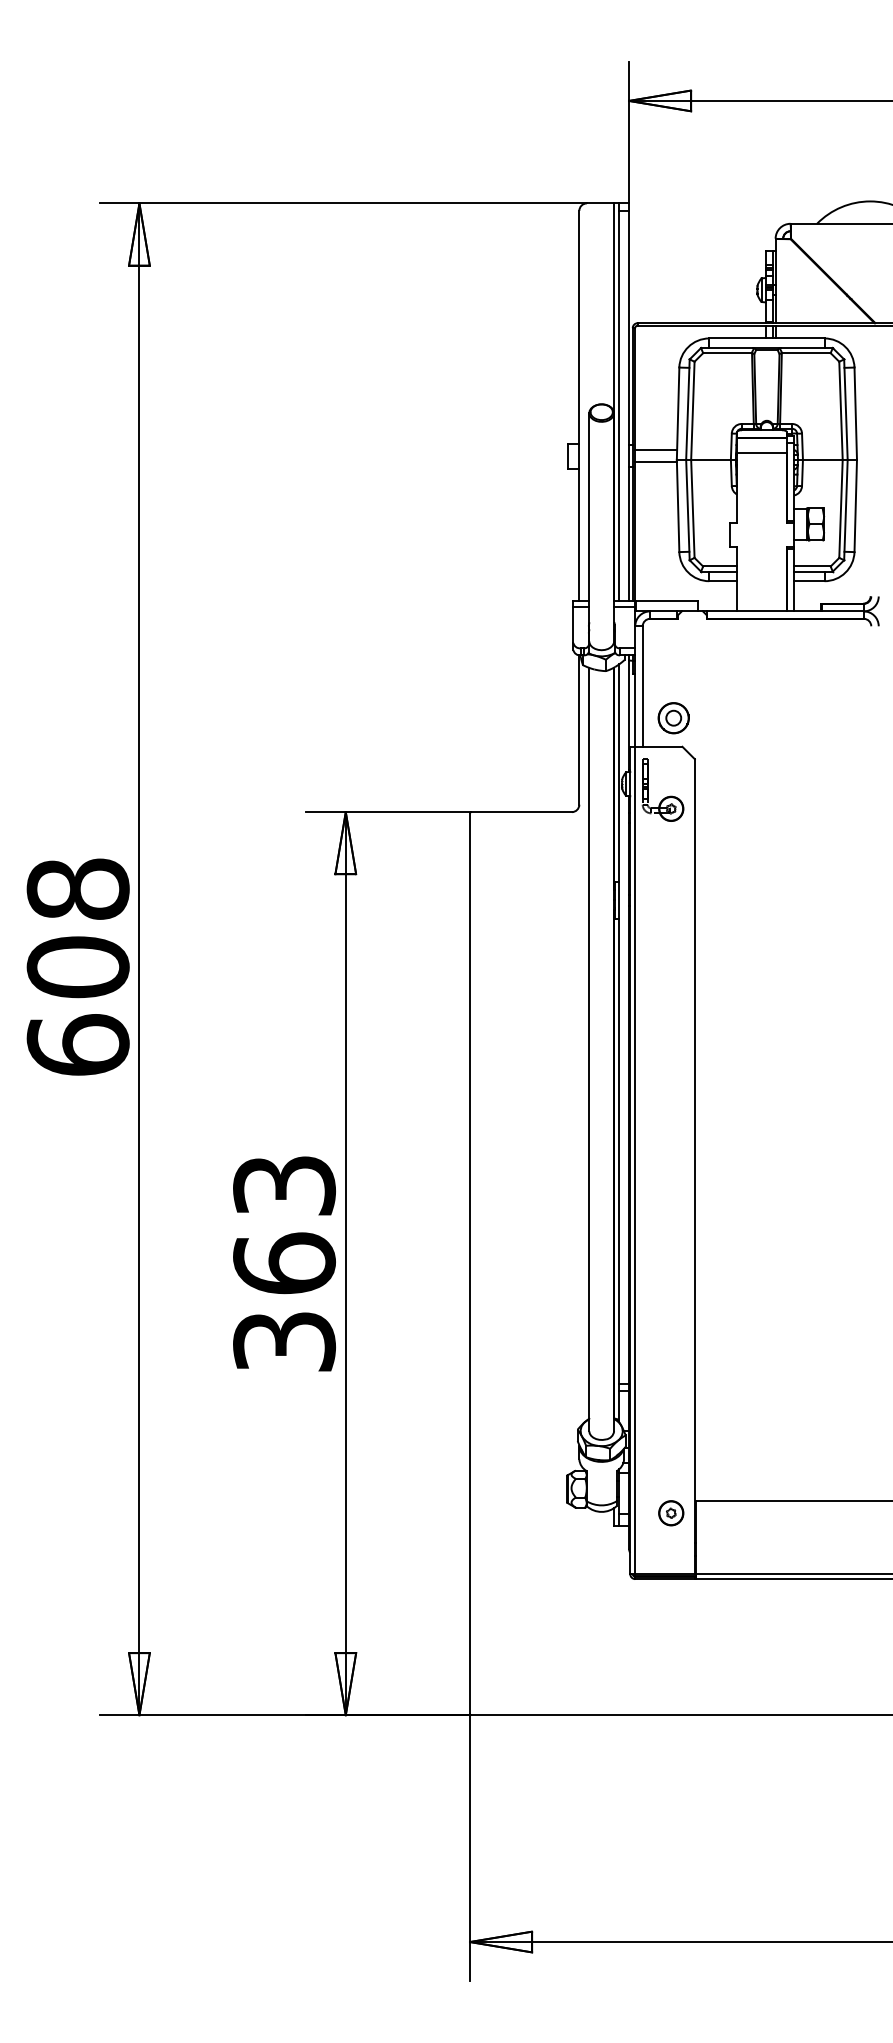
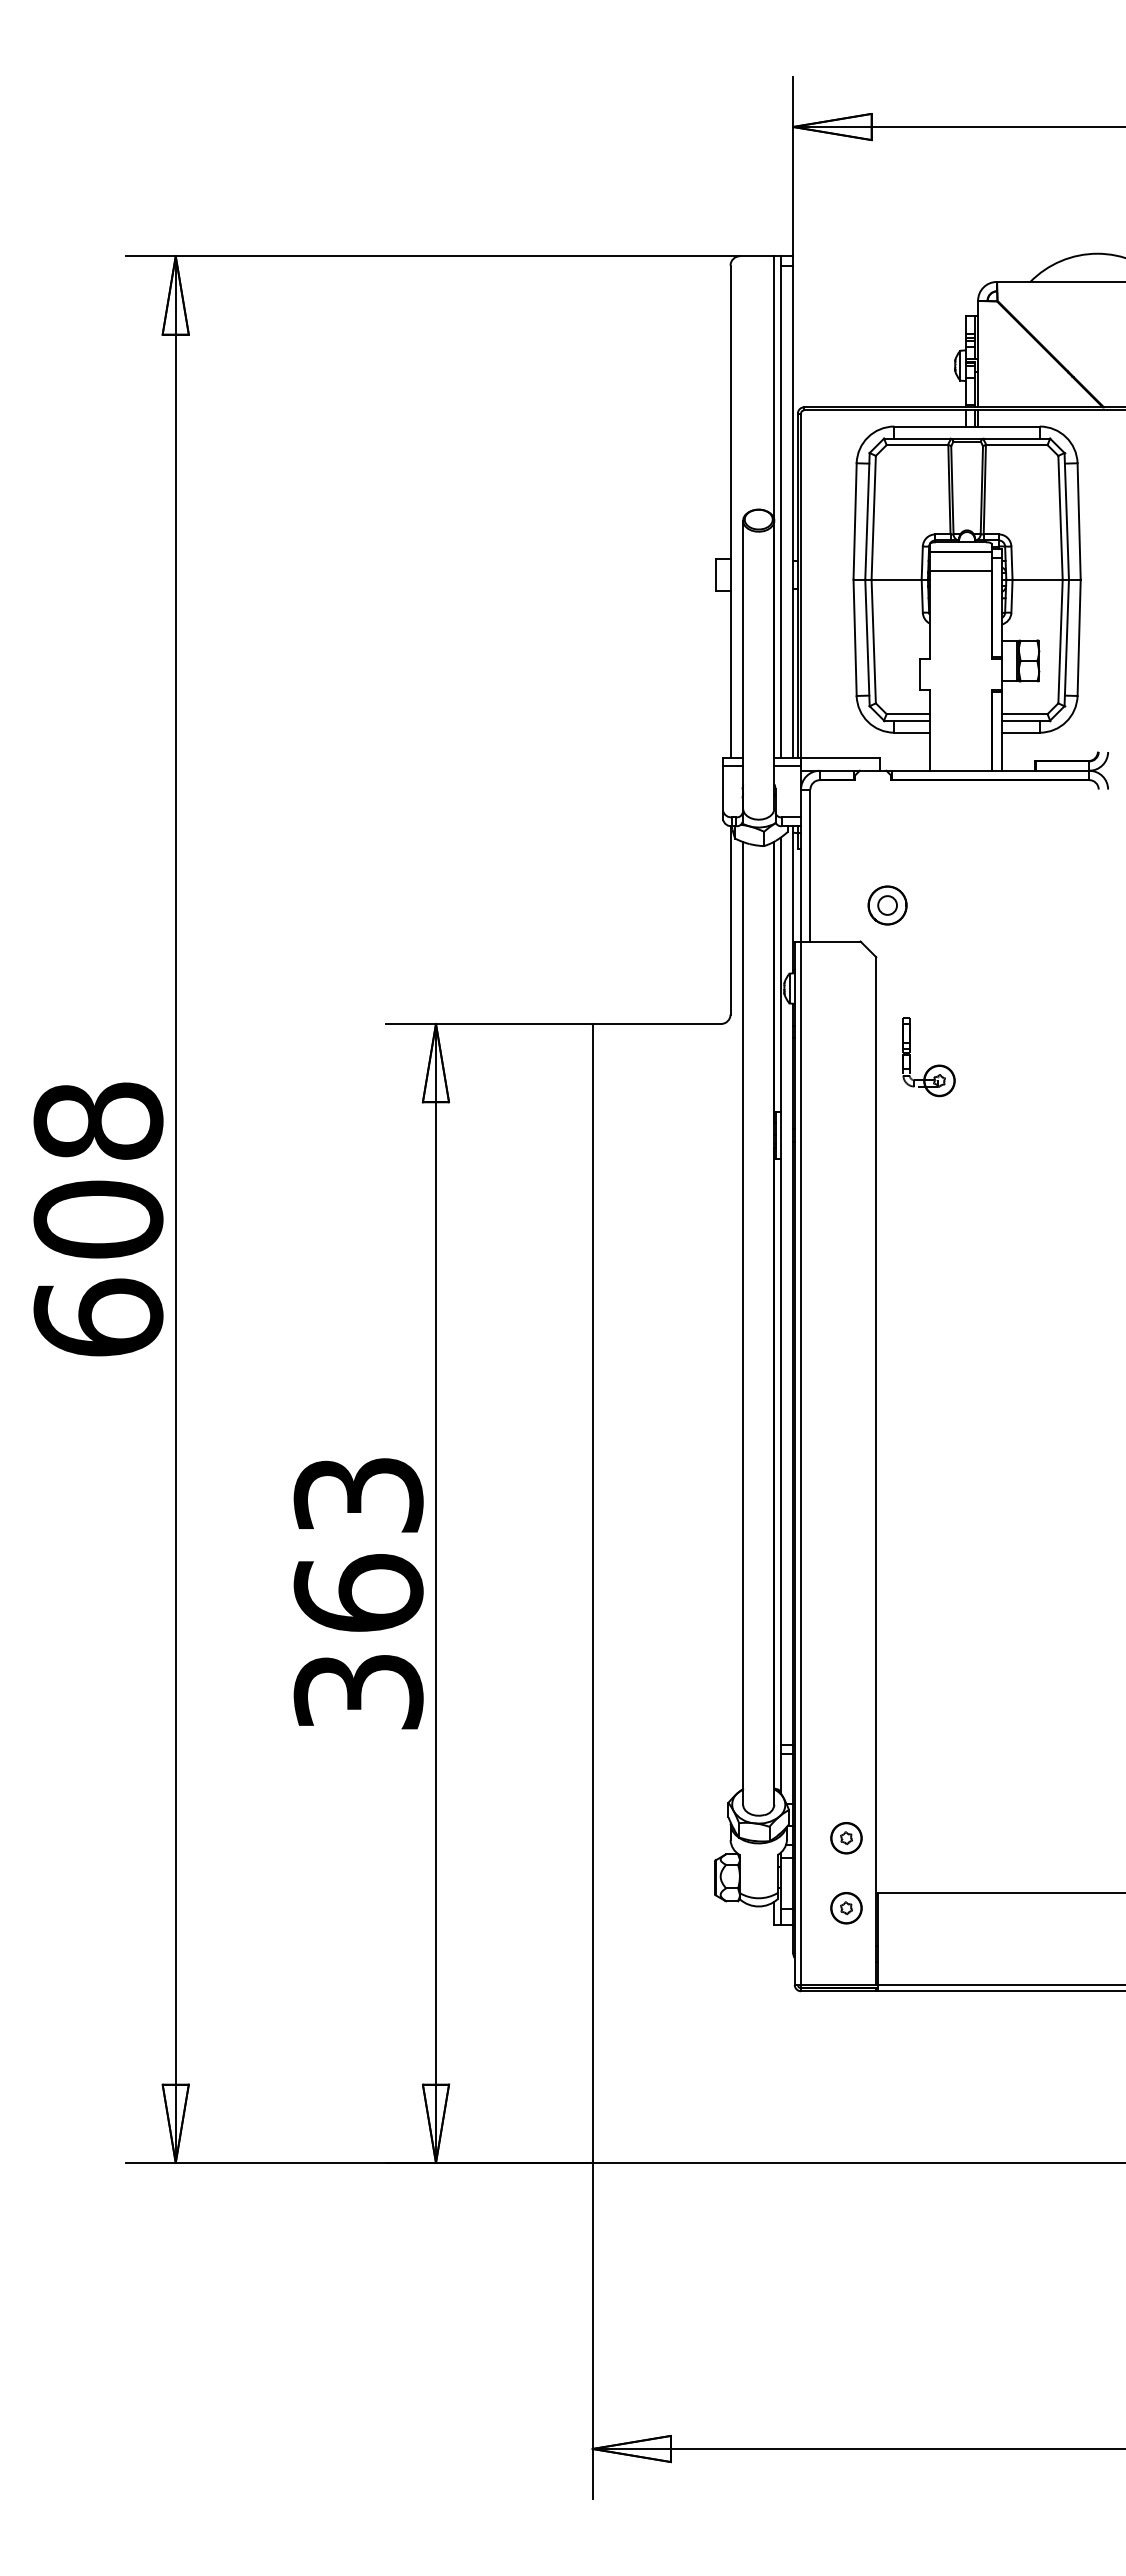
line: (656, 450) -> (827, 567), removed
line: (656, 462) -> (827, 582), removed
part: (673, 718) -> (887, 905), moved
part: (666, 796) -> (933, 1065), moved
part: (671, 1457) -> (846, 1838), added

